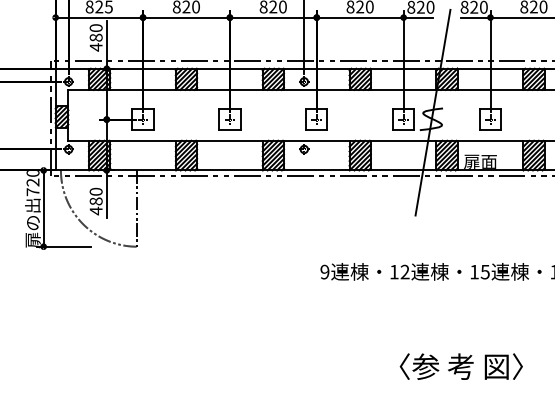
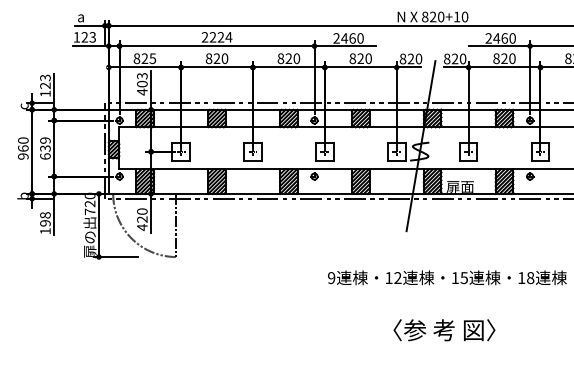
text: (96, 33) -> (142, 80), 480 -> 403
text: (96, 201) -> (142, 219), 480 -> 420
text: (461, 366) -> (444, 330), moved

